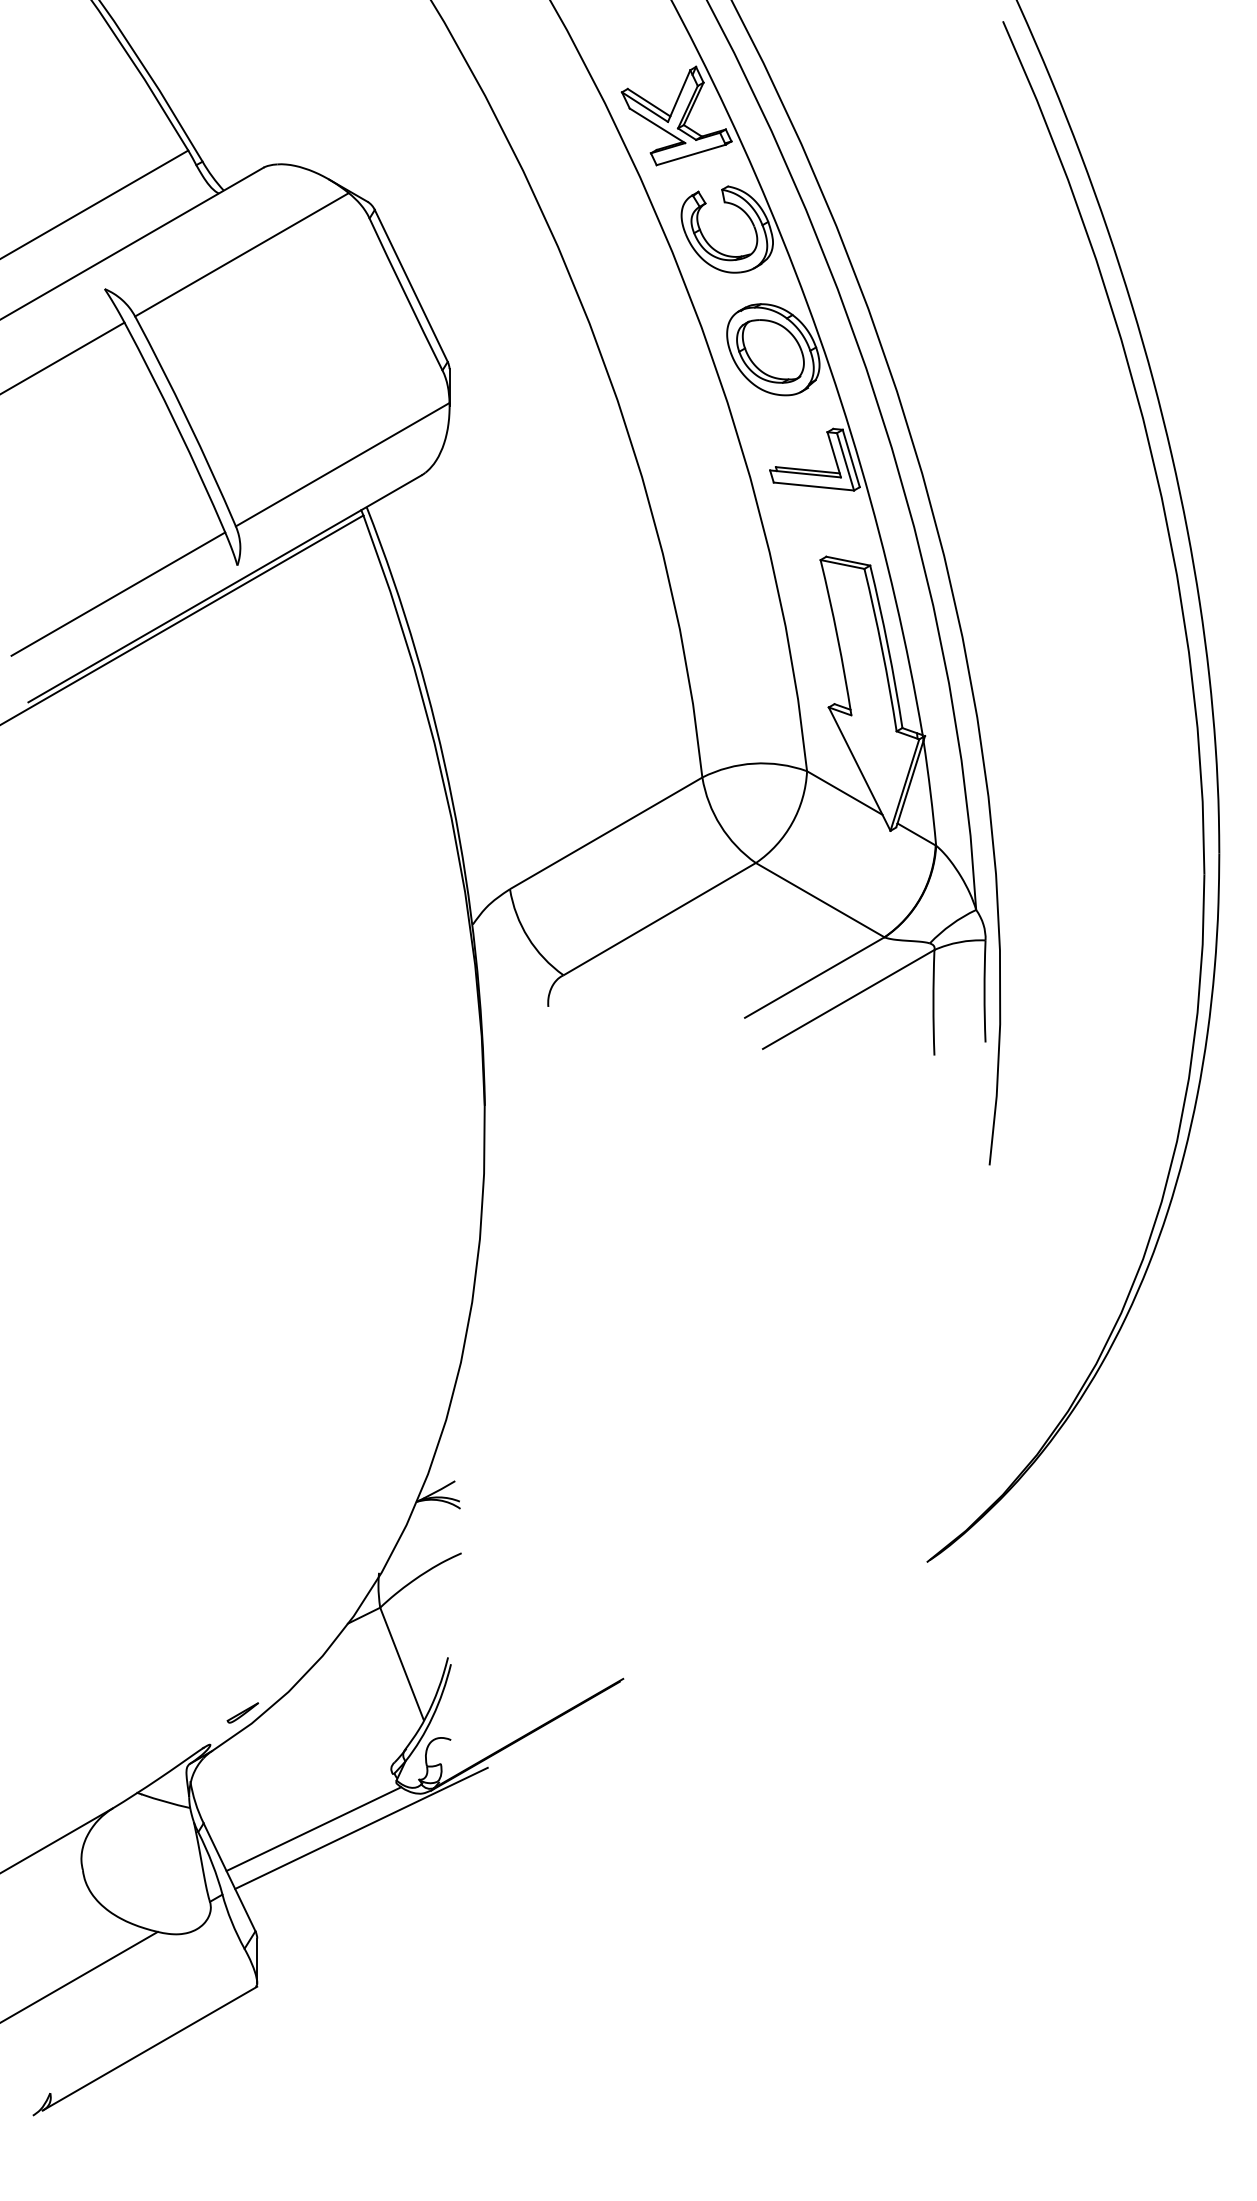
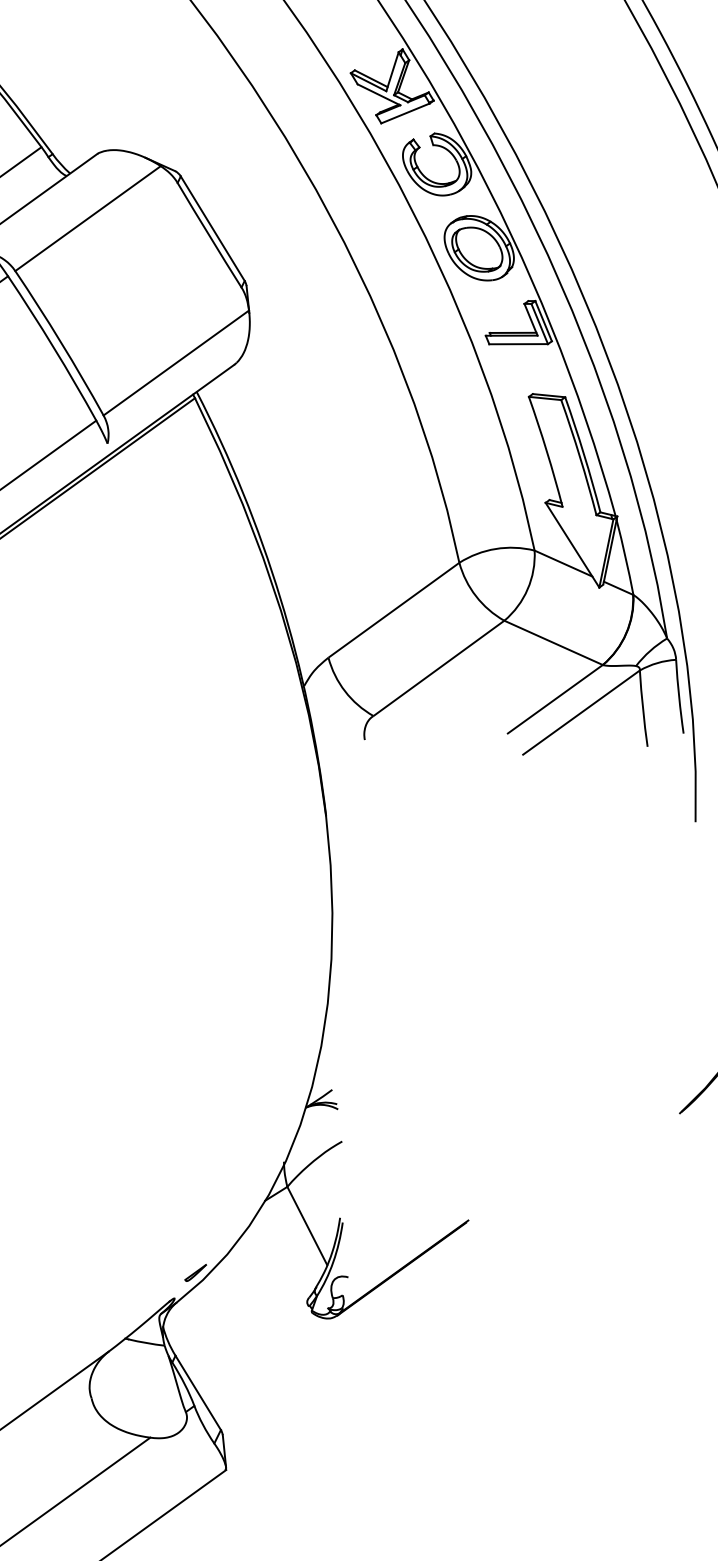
line: (361, 1827) -> (289, 1347), removed
line: (313, 1829) -> (255, 1352), removed

